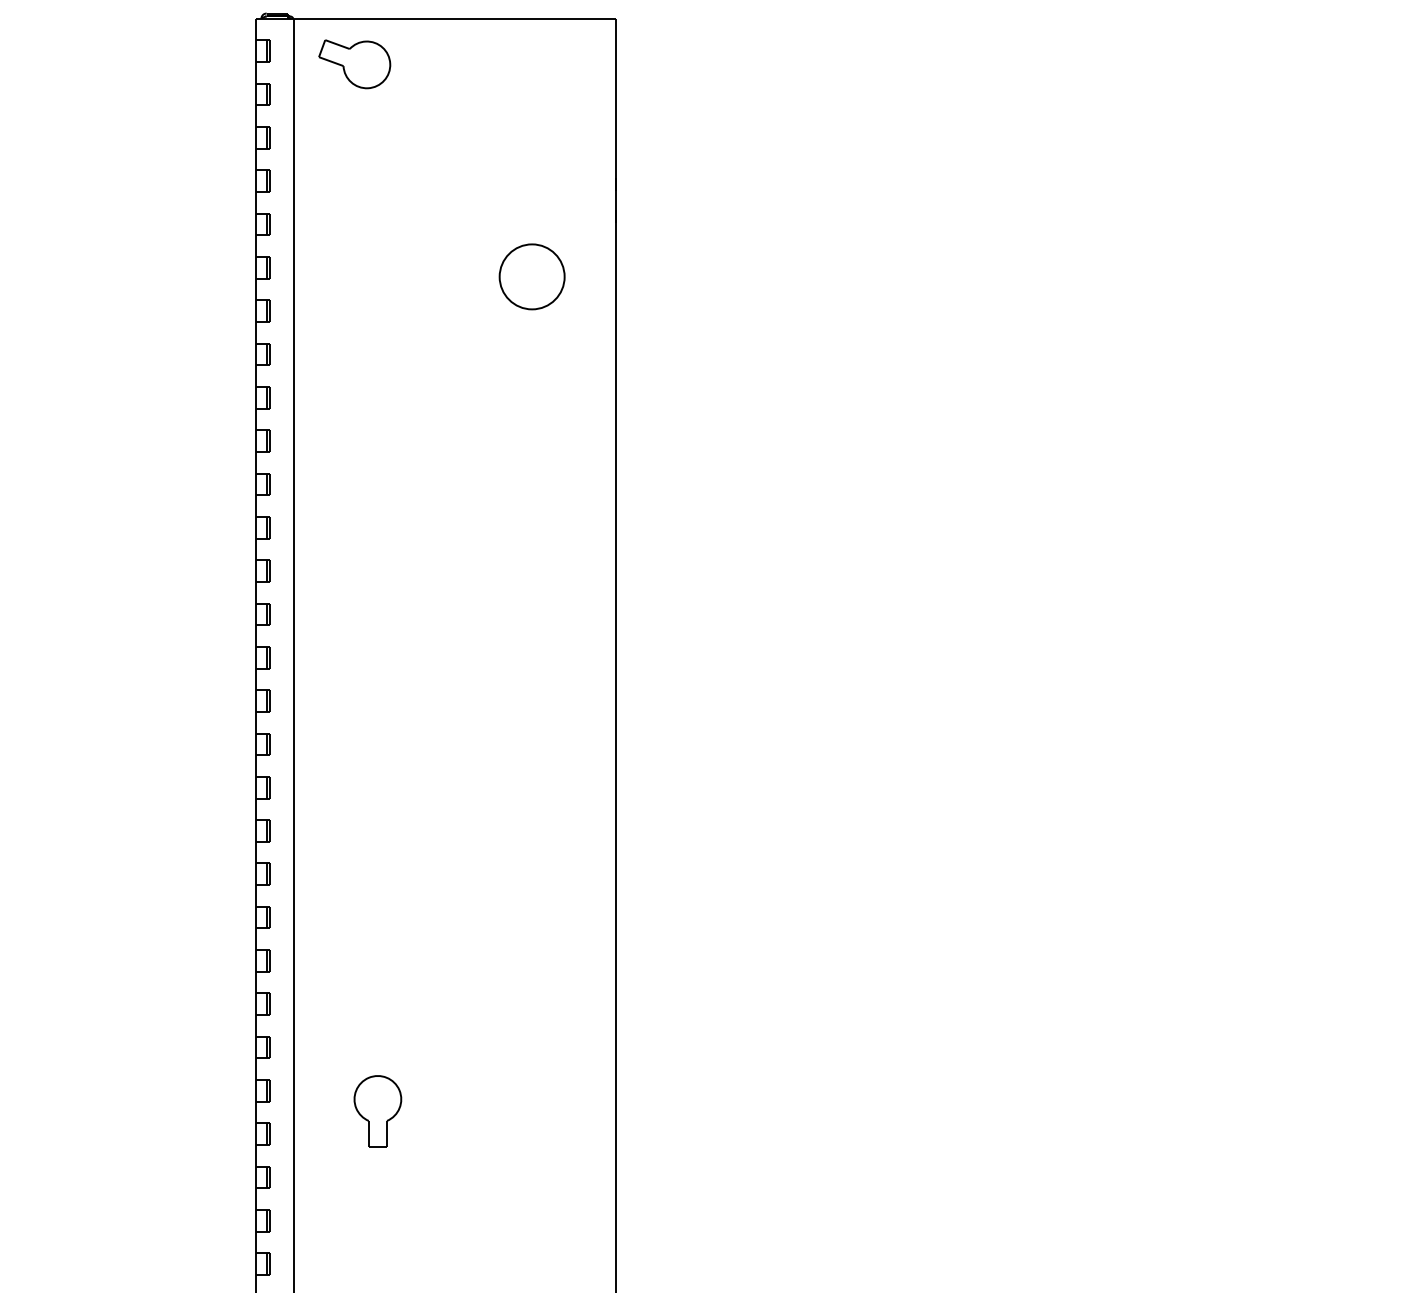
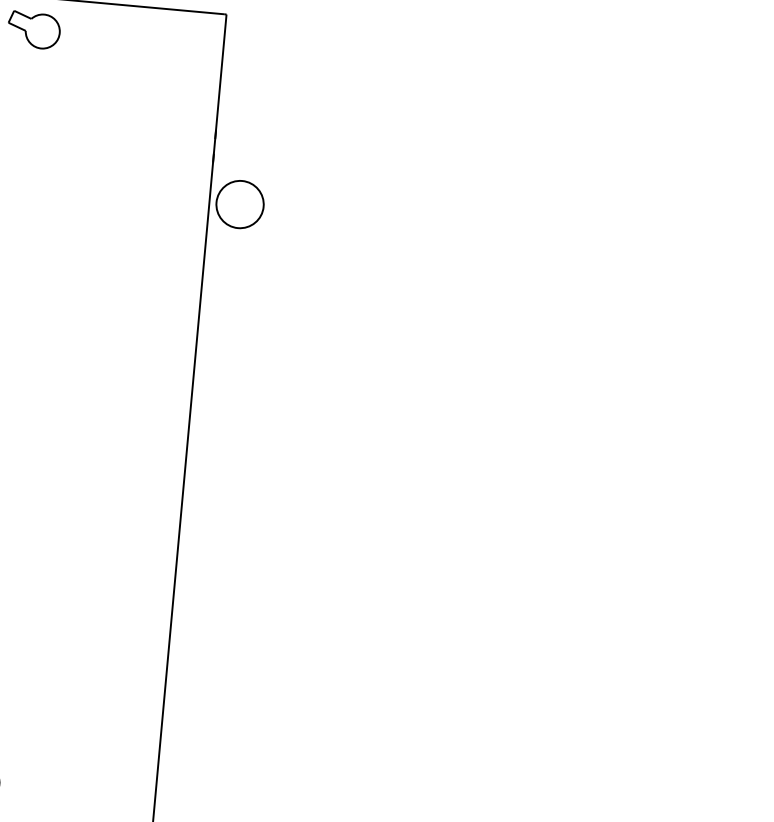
part: (531, 276) -> (239, 204), moved

